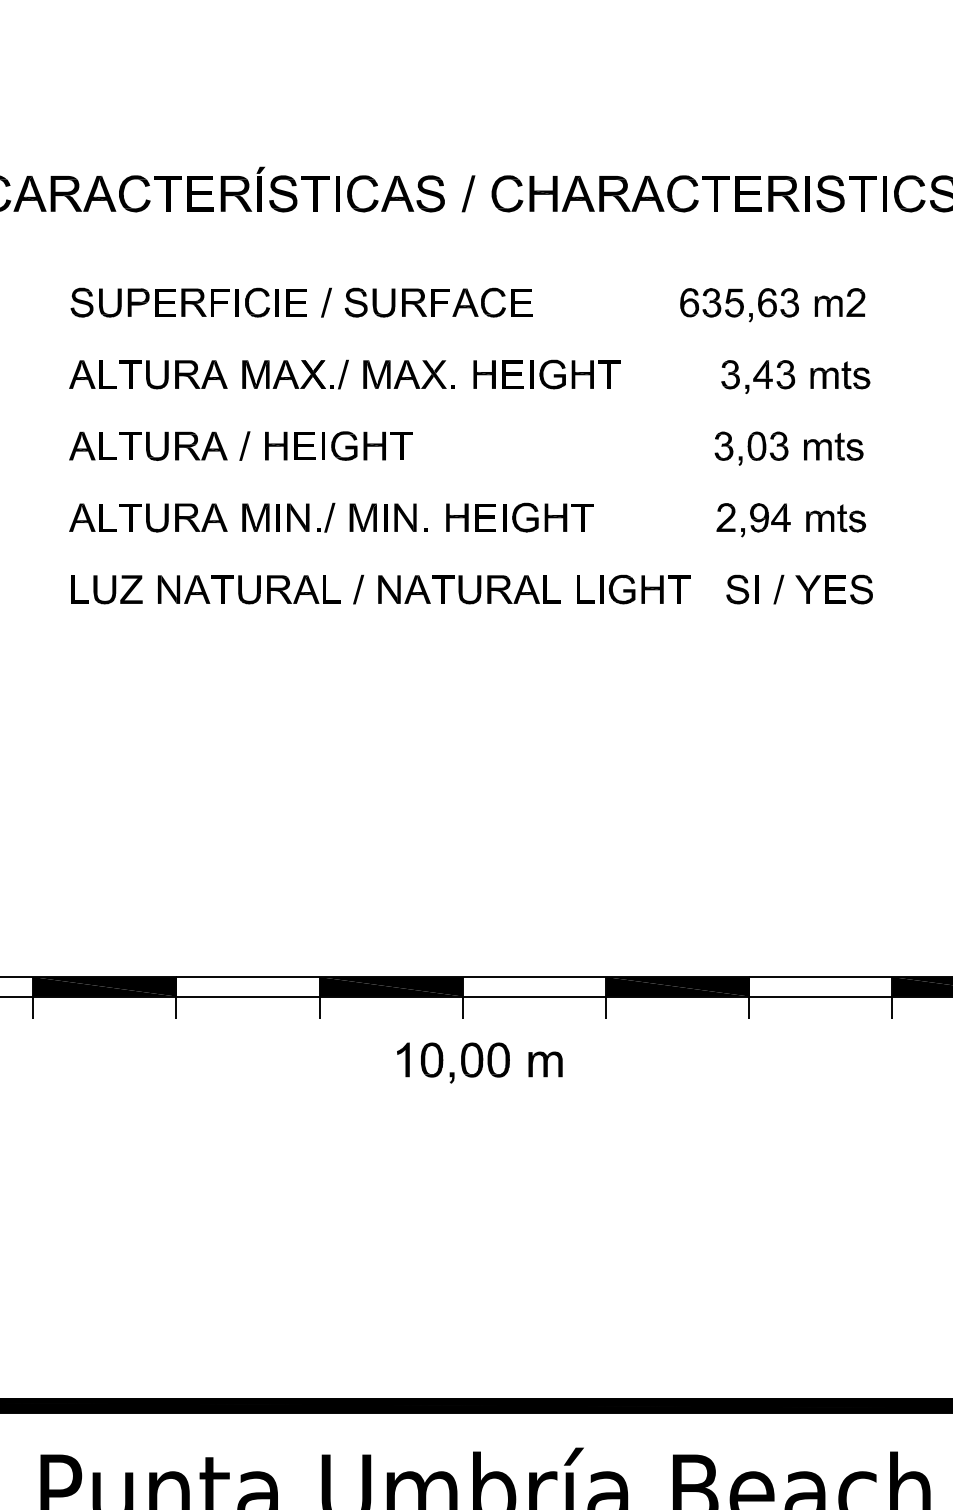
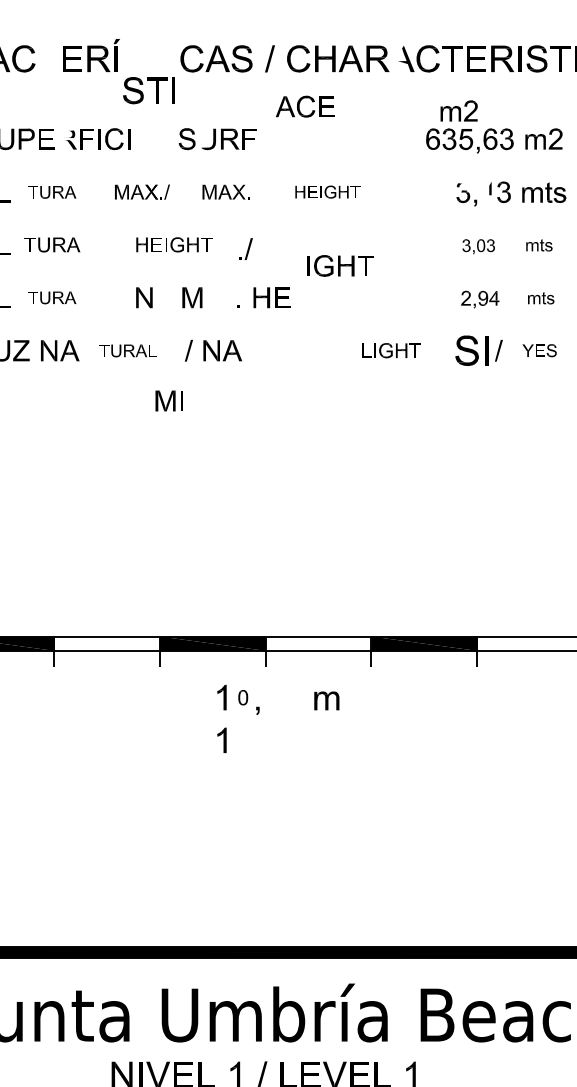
fill: (168, 193) -> (48, 58), removed
fill: (643, 193) -> (399, 58), removed
part: (296, 197) -> (143, 93), moved
part: (724, 264) -> (458, 110), added
fill: (378, 301) -> (203, 138), removed
fill: (191, 302) -> (65, 139), removed
part: (296, 302) -> (143, 139), removed
line: (326, 302) -> (165, 139), removed
part: (484, 302) -> (299, 106), moved
fill: (730, 366) -> (463, 186), removed
part: (173, 374) -> (52, 192), size x0.6
part: (295, 374) -> (142, 192), size x0.7
part: (408, 374) -> (225, 192), size x0.7
part: (546, 374) -> (327, 192), size x0.6
fill: (762, 374) -> (486, 192), removed
part: (173, 445) -> (52, 244), size x0.7
line: (244, 445) -> (104, 244), removed
part: (338, 445) -> (174, 244), size x0.7
part: (833, 446) -> (539, 245), size x0.6
part: (751, 448) -> (478, 246), size x0.6
part: (173, 517) -> (52, 297), size x0.6
part: (260, 517) -> (168, 400), moved
part: (326, 517) -> (246, 248), moved
part: (400, 517) -> (219, 297), removed
part: (548, 517) -> (340, 265), moved
part: (836, 518) -> (541, 298), size x0.6
part: (753, 520) -> (480, 299), size x0.7
part: (275, 589) -> (127, 350), size x0.6
part: (496, 589) -> (290, 350), removed
part: (633, 589) -> (391, 350), size x0.7
part: (742, 589) -> (472, 350), size x1.4
part: (833, 589) -> (539, 350), size x0.6
part: (432, 1059) -> (243, 697), size x0.6
part: (485, 1059) -> (282, 697), removed
part: (403, 1117) -> (222, 740), added

